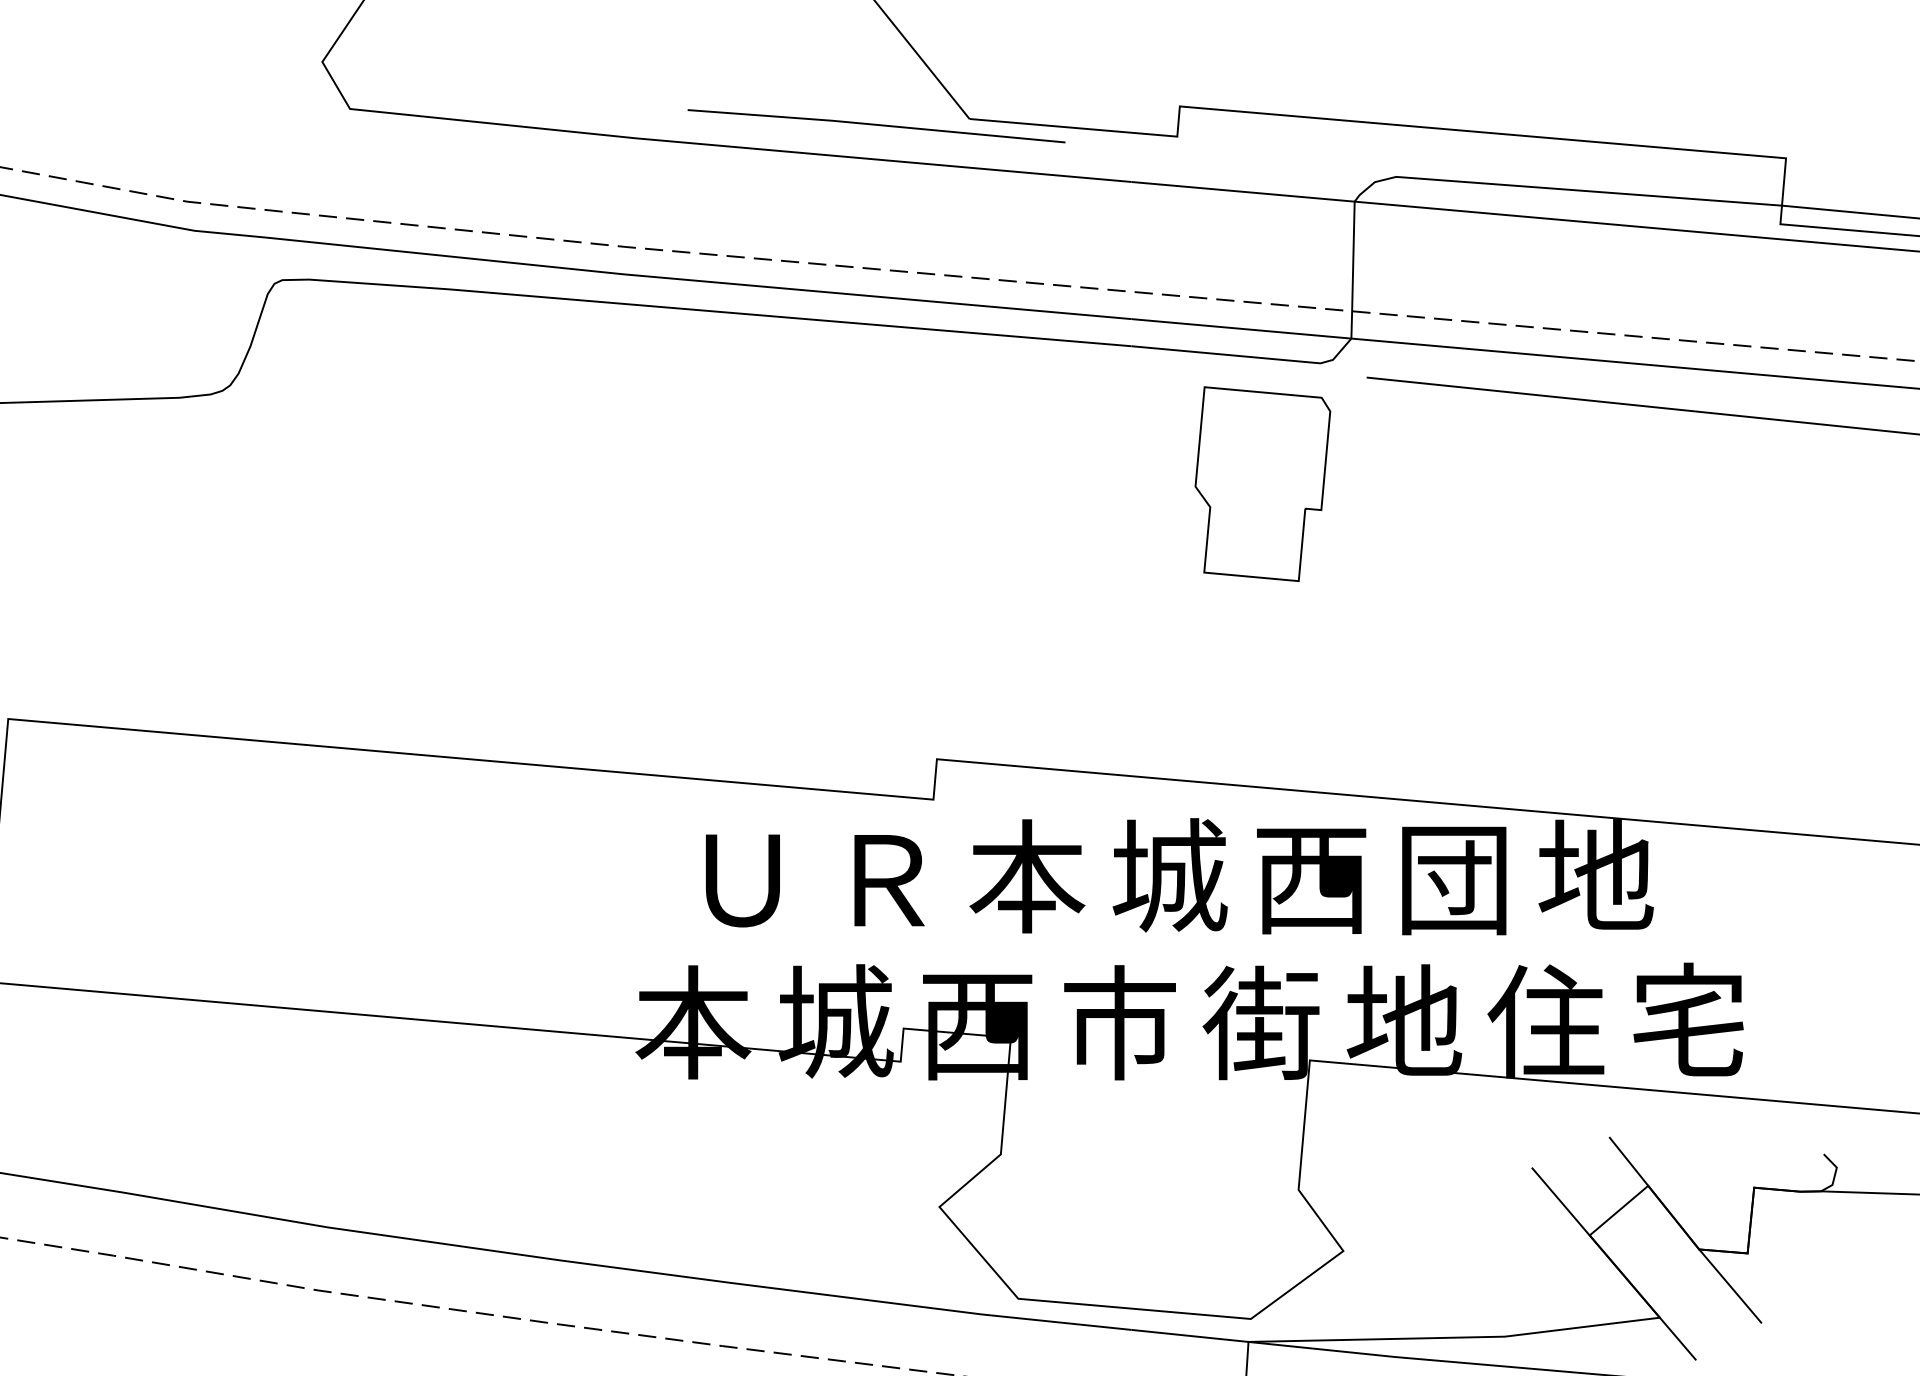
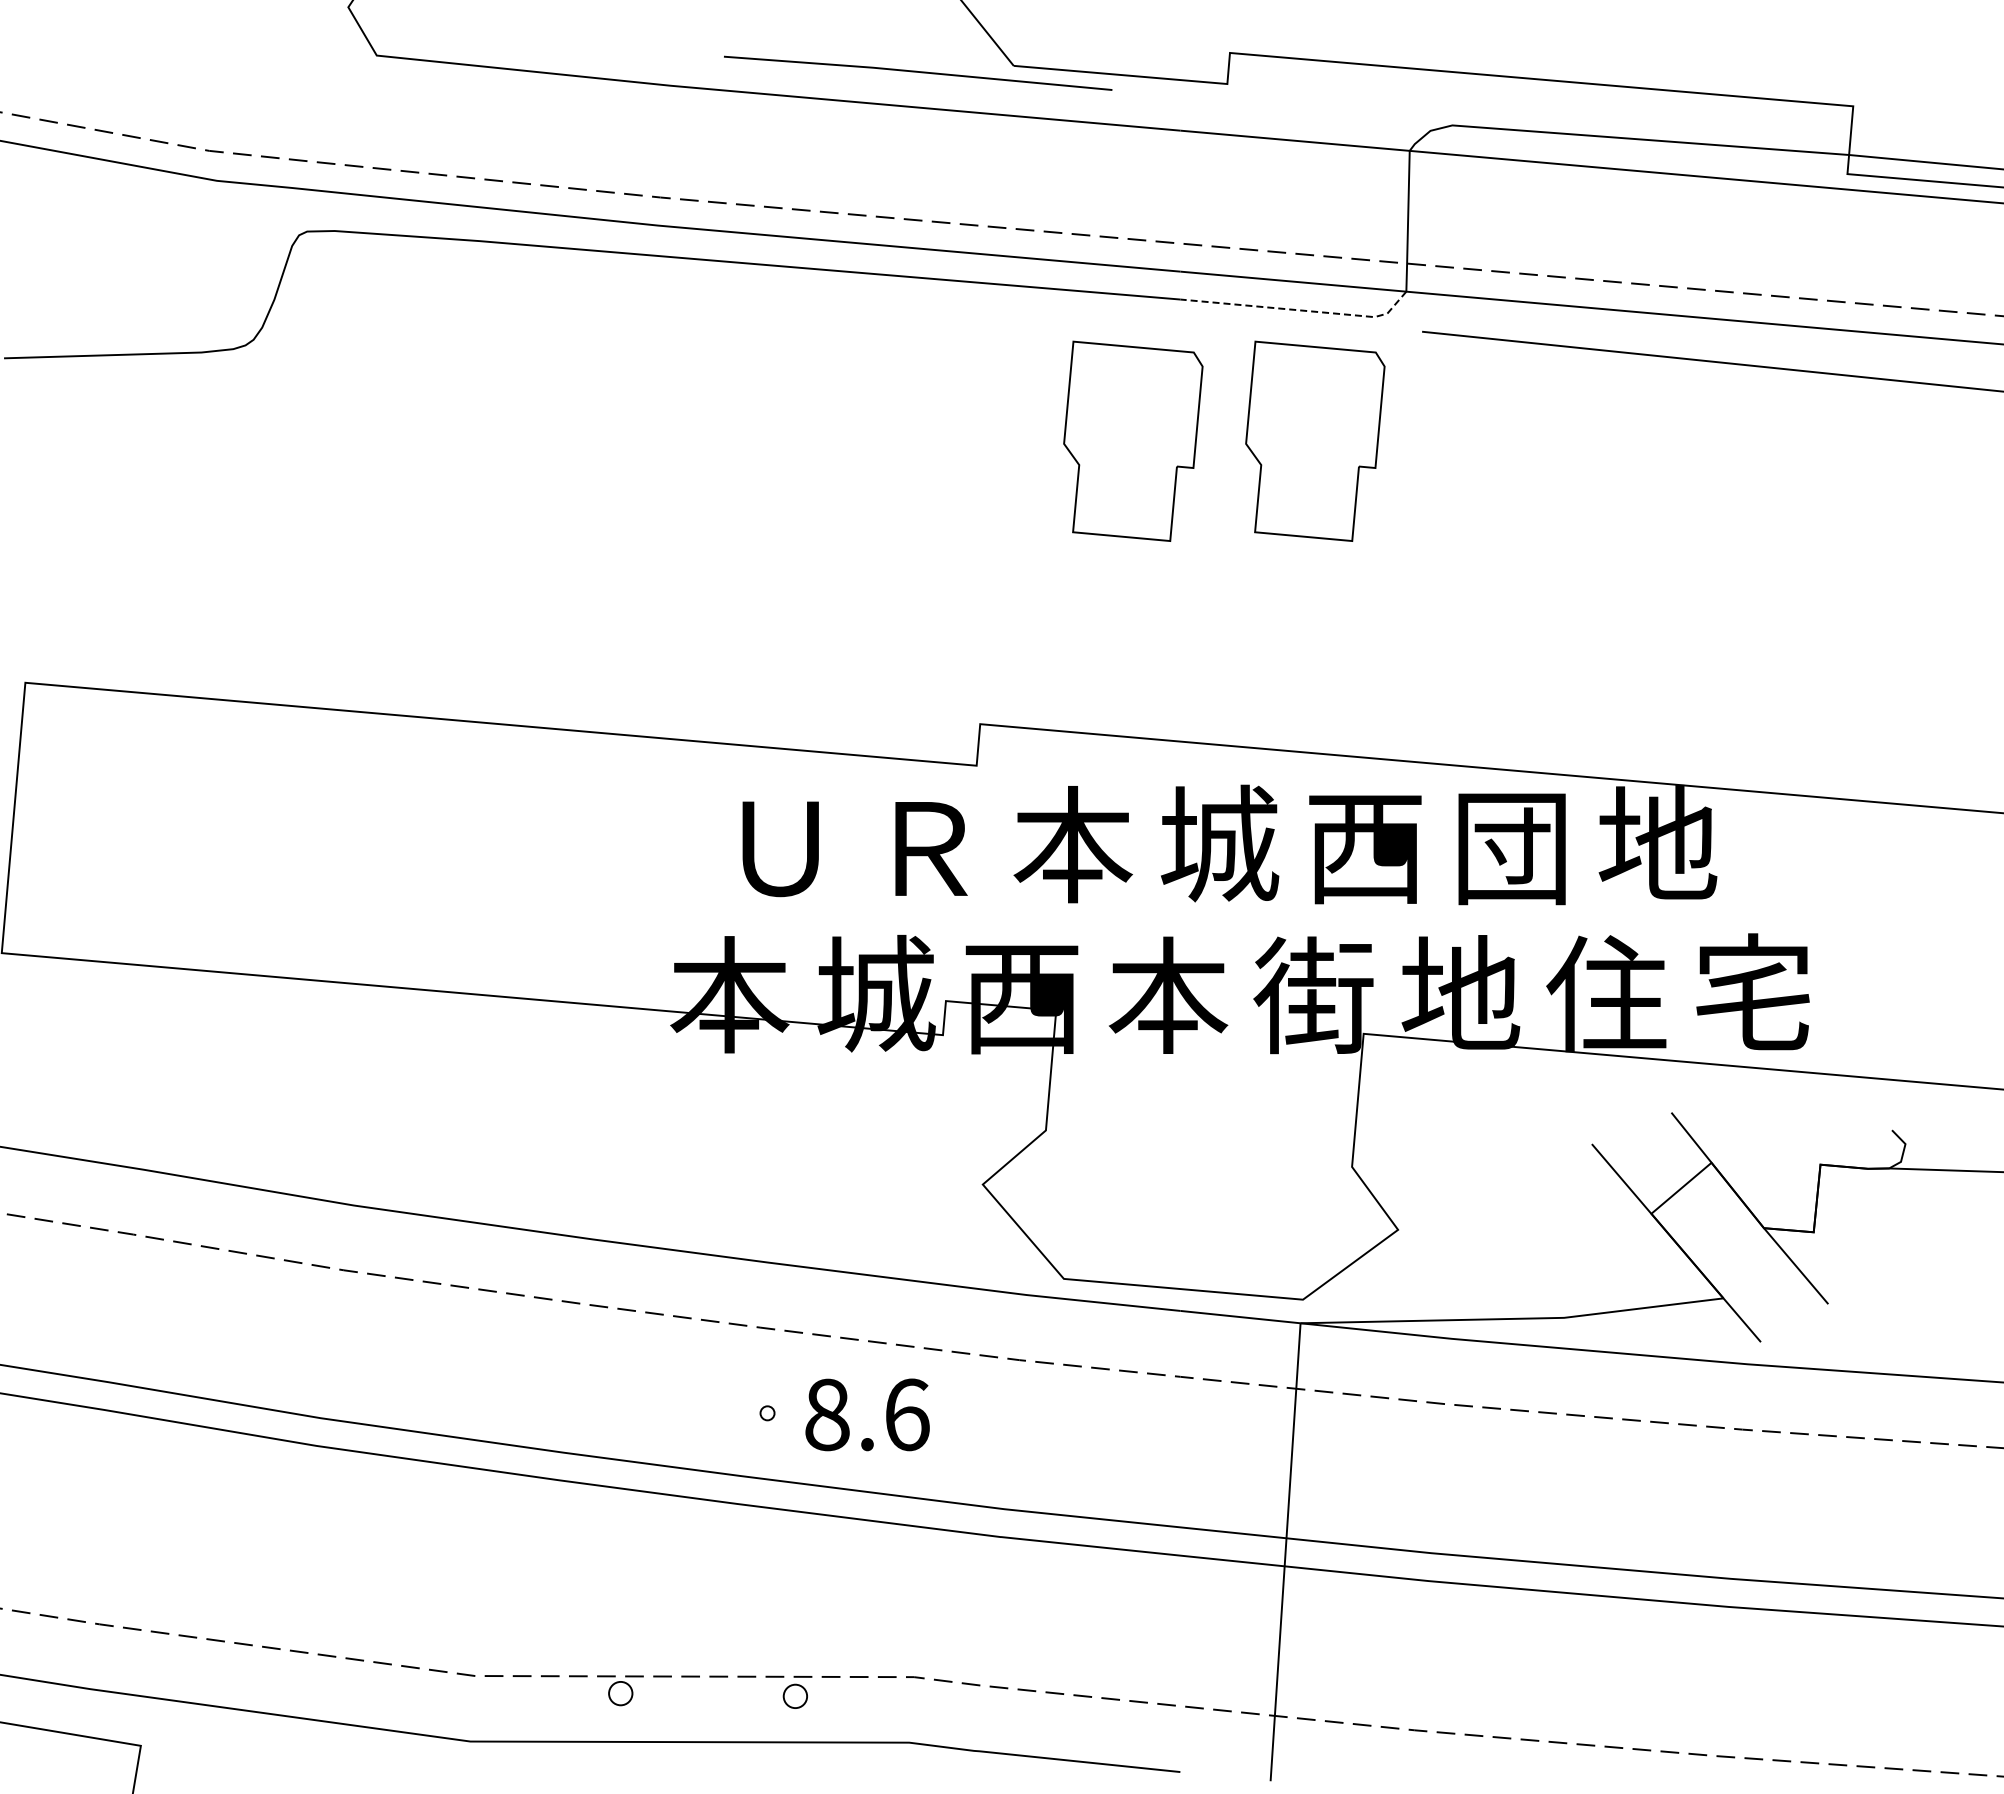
line: (1247, 356) -> (1299, 310), solid -> dashed
part: (1086, 483) -> (1133, 440), added
text: (1120, 1022) -> (1168, 994), 市 -> 本

